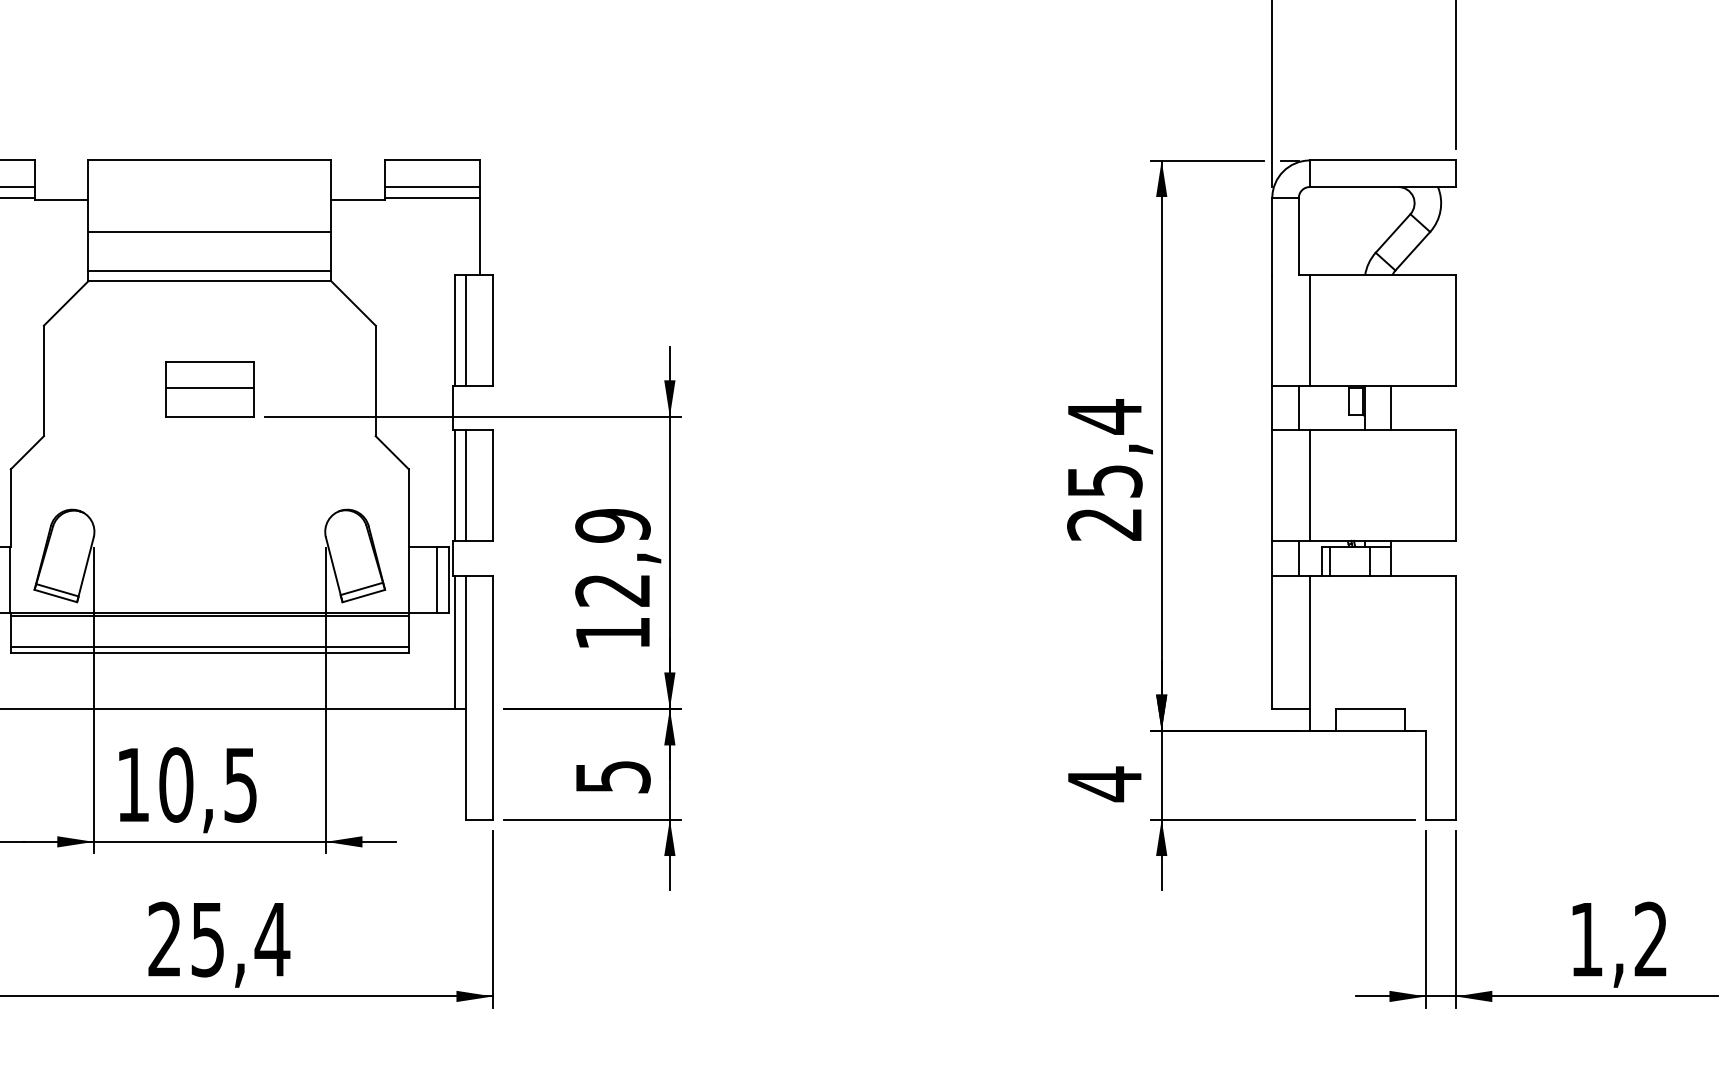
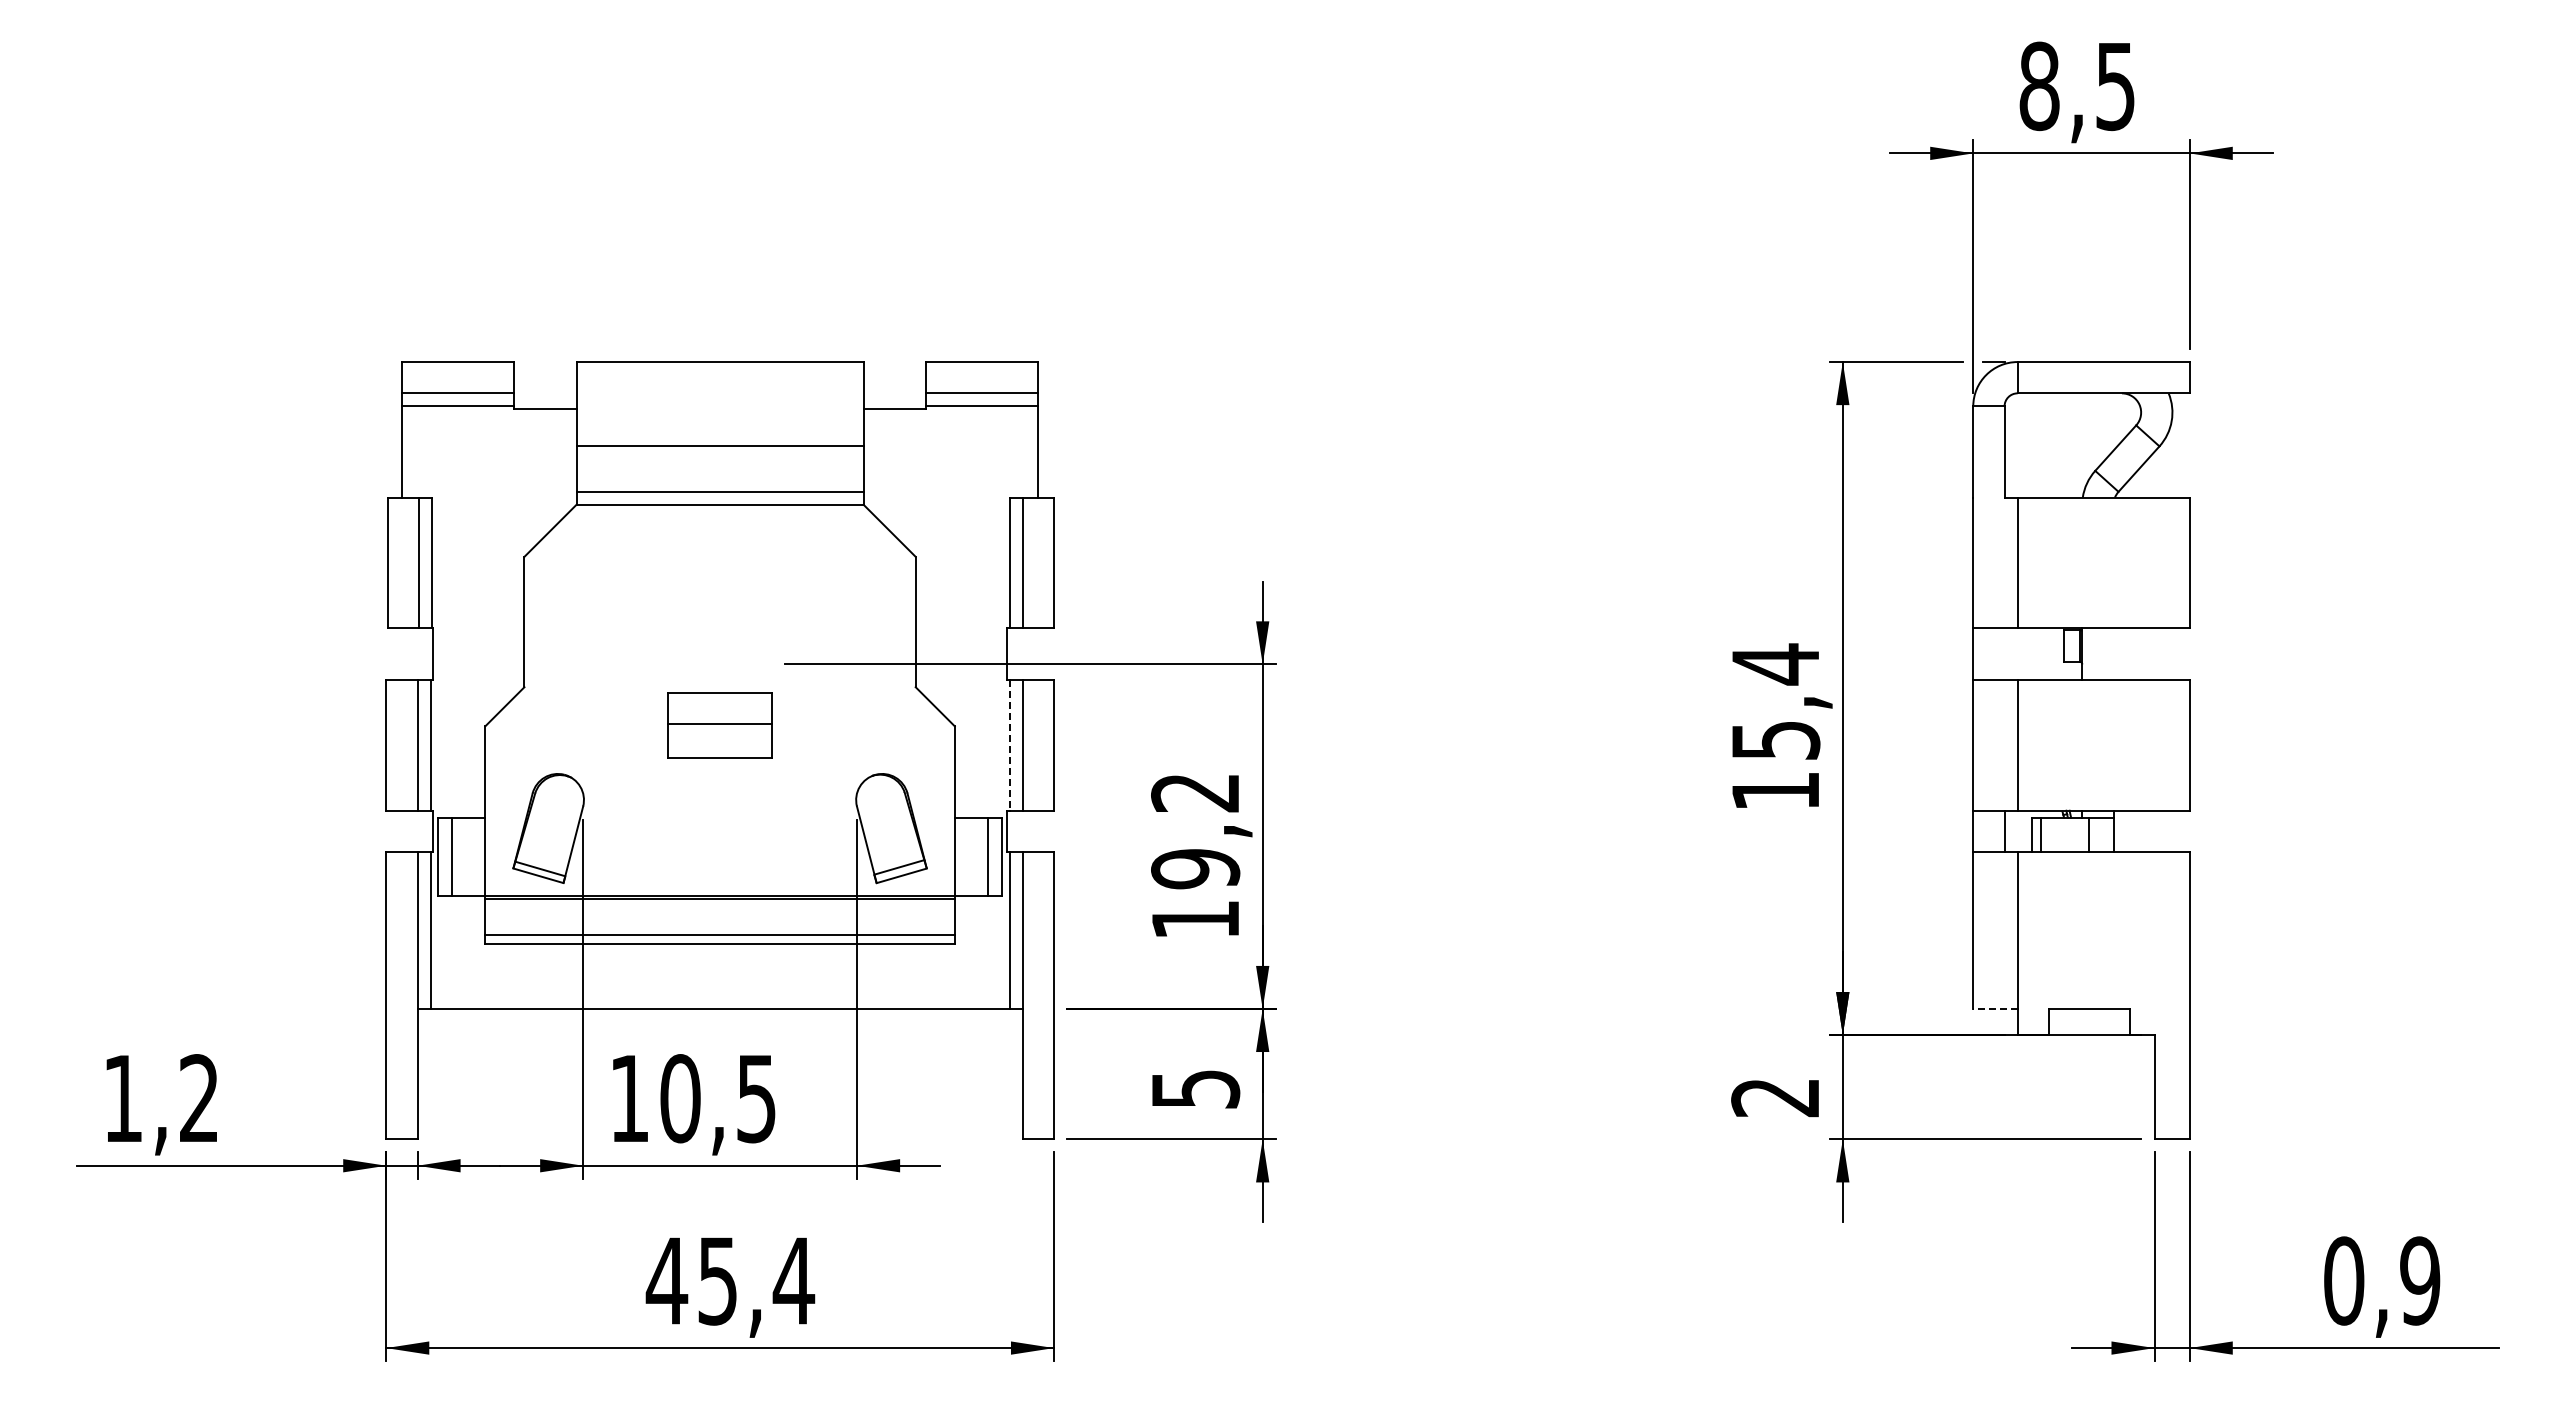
part: (209, 388) -> (719, 725), moved
line: (1298, 408) -> (2004, 654), removed
line: (1391, 408) -> (2113, 654), removed
line: (455, 486) -> (1009, 746), solid -> dashed
text: (1103, 524) -> (1774, 791), 25,4 -> 15,4
text: (612, 558) -> (1195, 831), 12,9 -> 19,2
line: (1290, 708) -> (1994, 1008), solid -> dashed
text: (1103, 784) -> (1774, 1097), 4 -> 2
text: (164, 939) -> (666, 1280), 25,4 -> 45,4
text: (1619, 939) -> (2382, 1280), 1,2 -> 0,9

